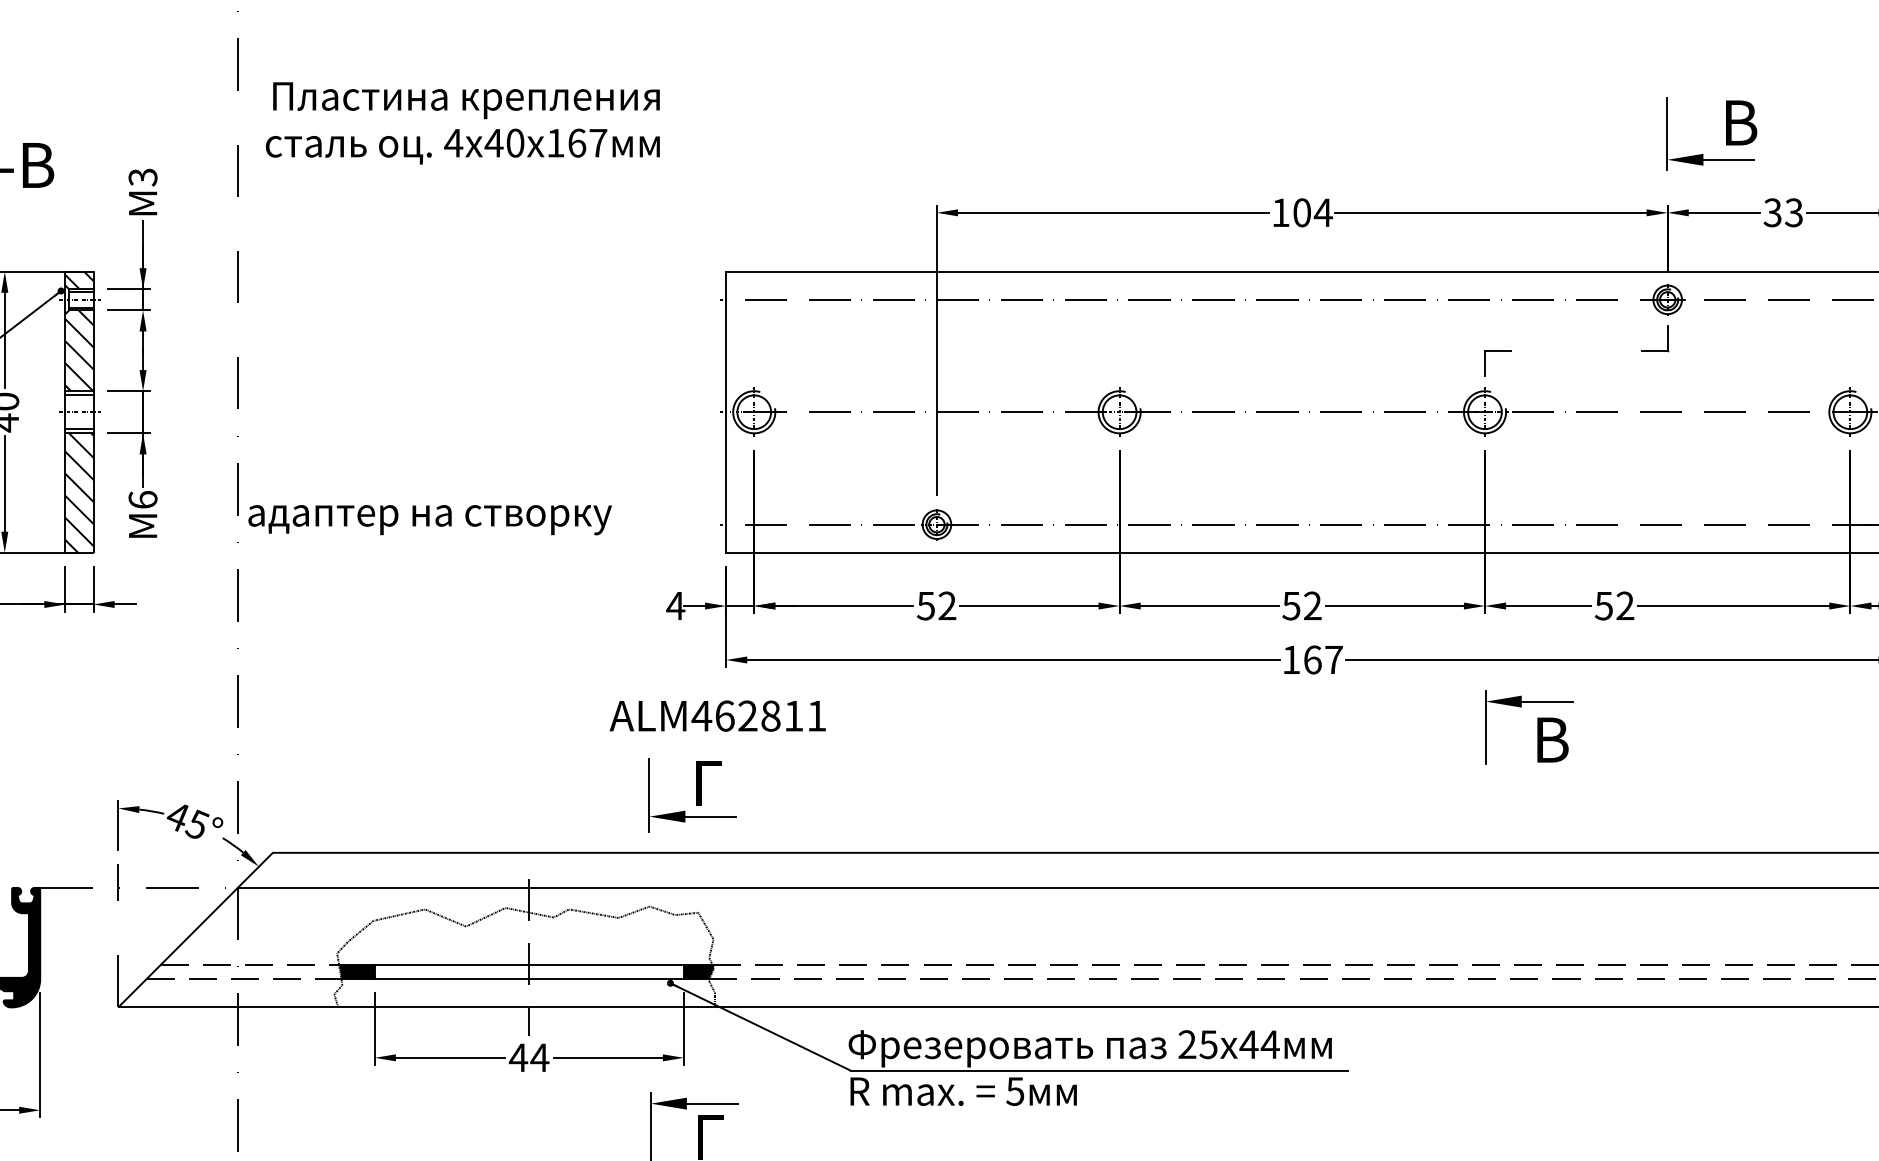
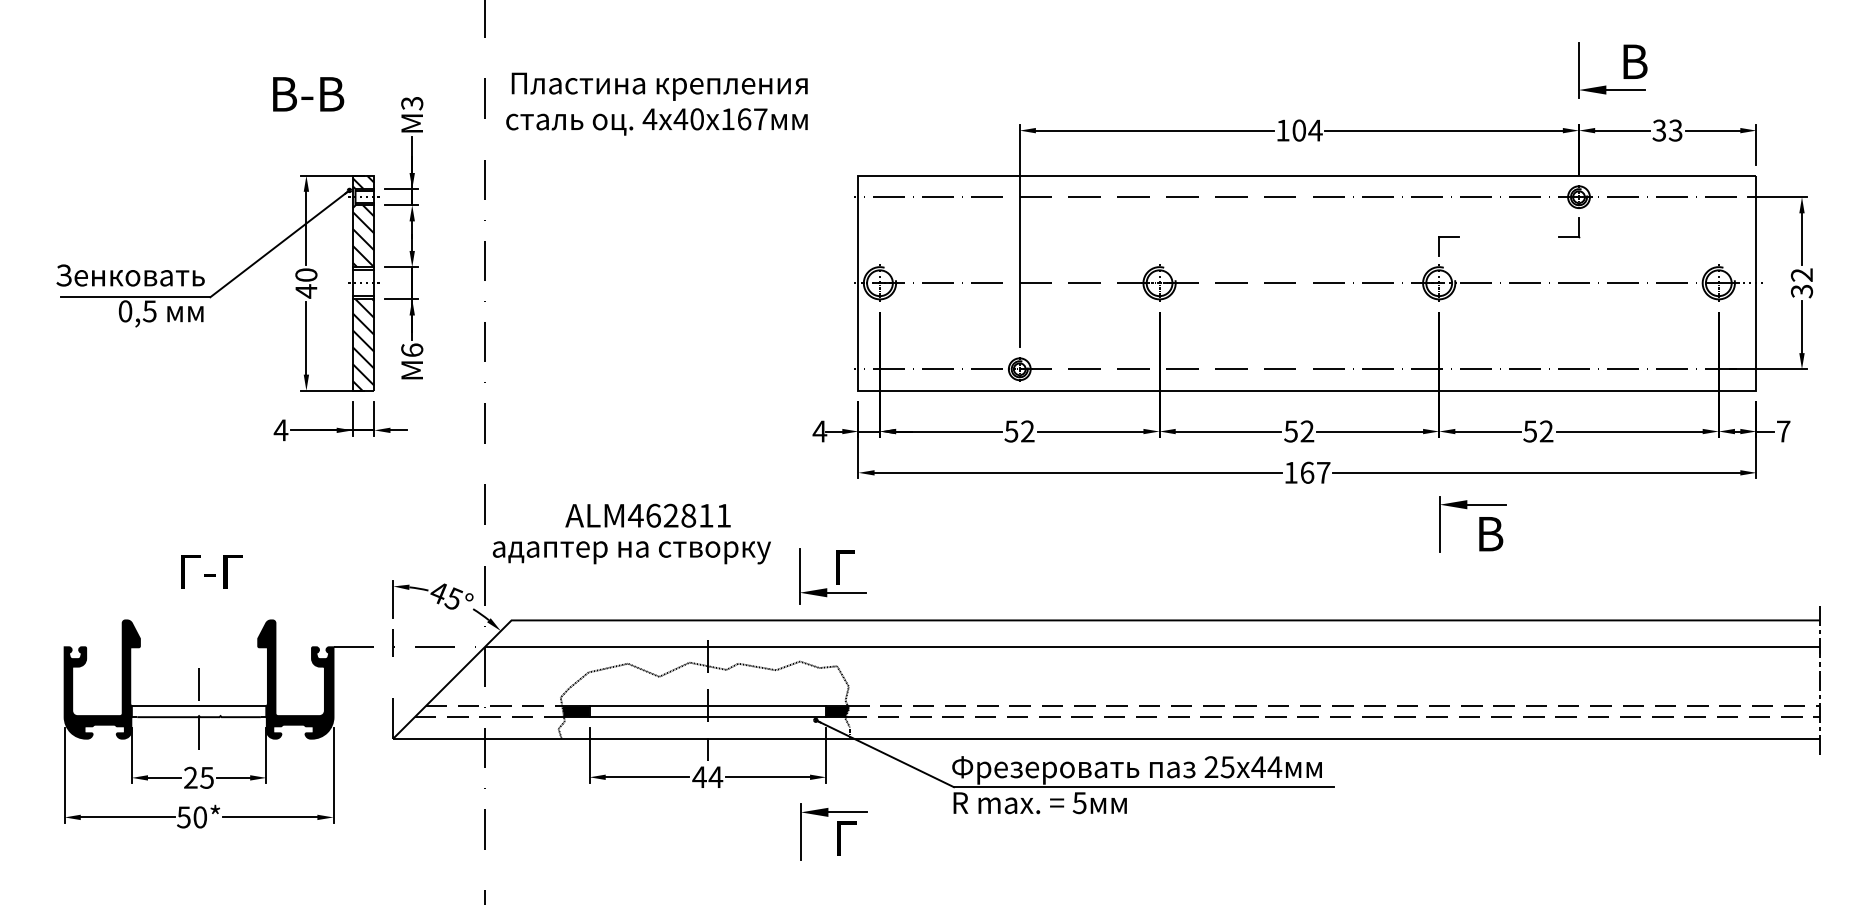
text: (462, 122) -> (656, 103), moved
text: (429, 519) -> (631, 552), moved
text: (717, 715) -> (647, 515), moved

